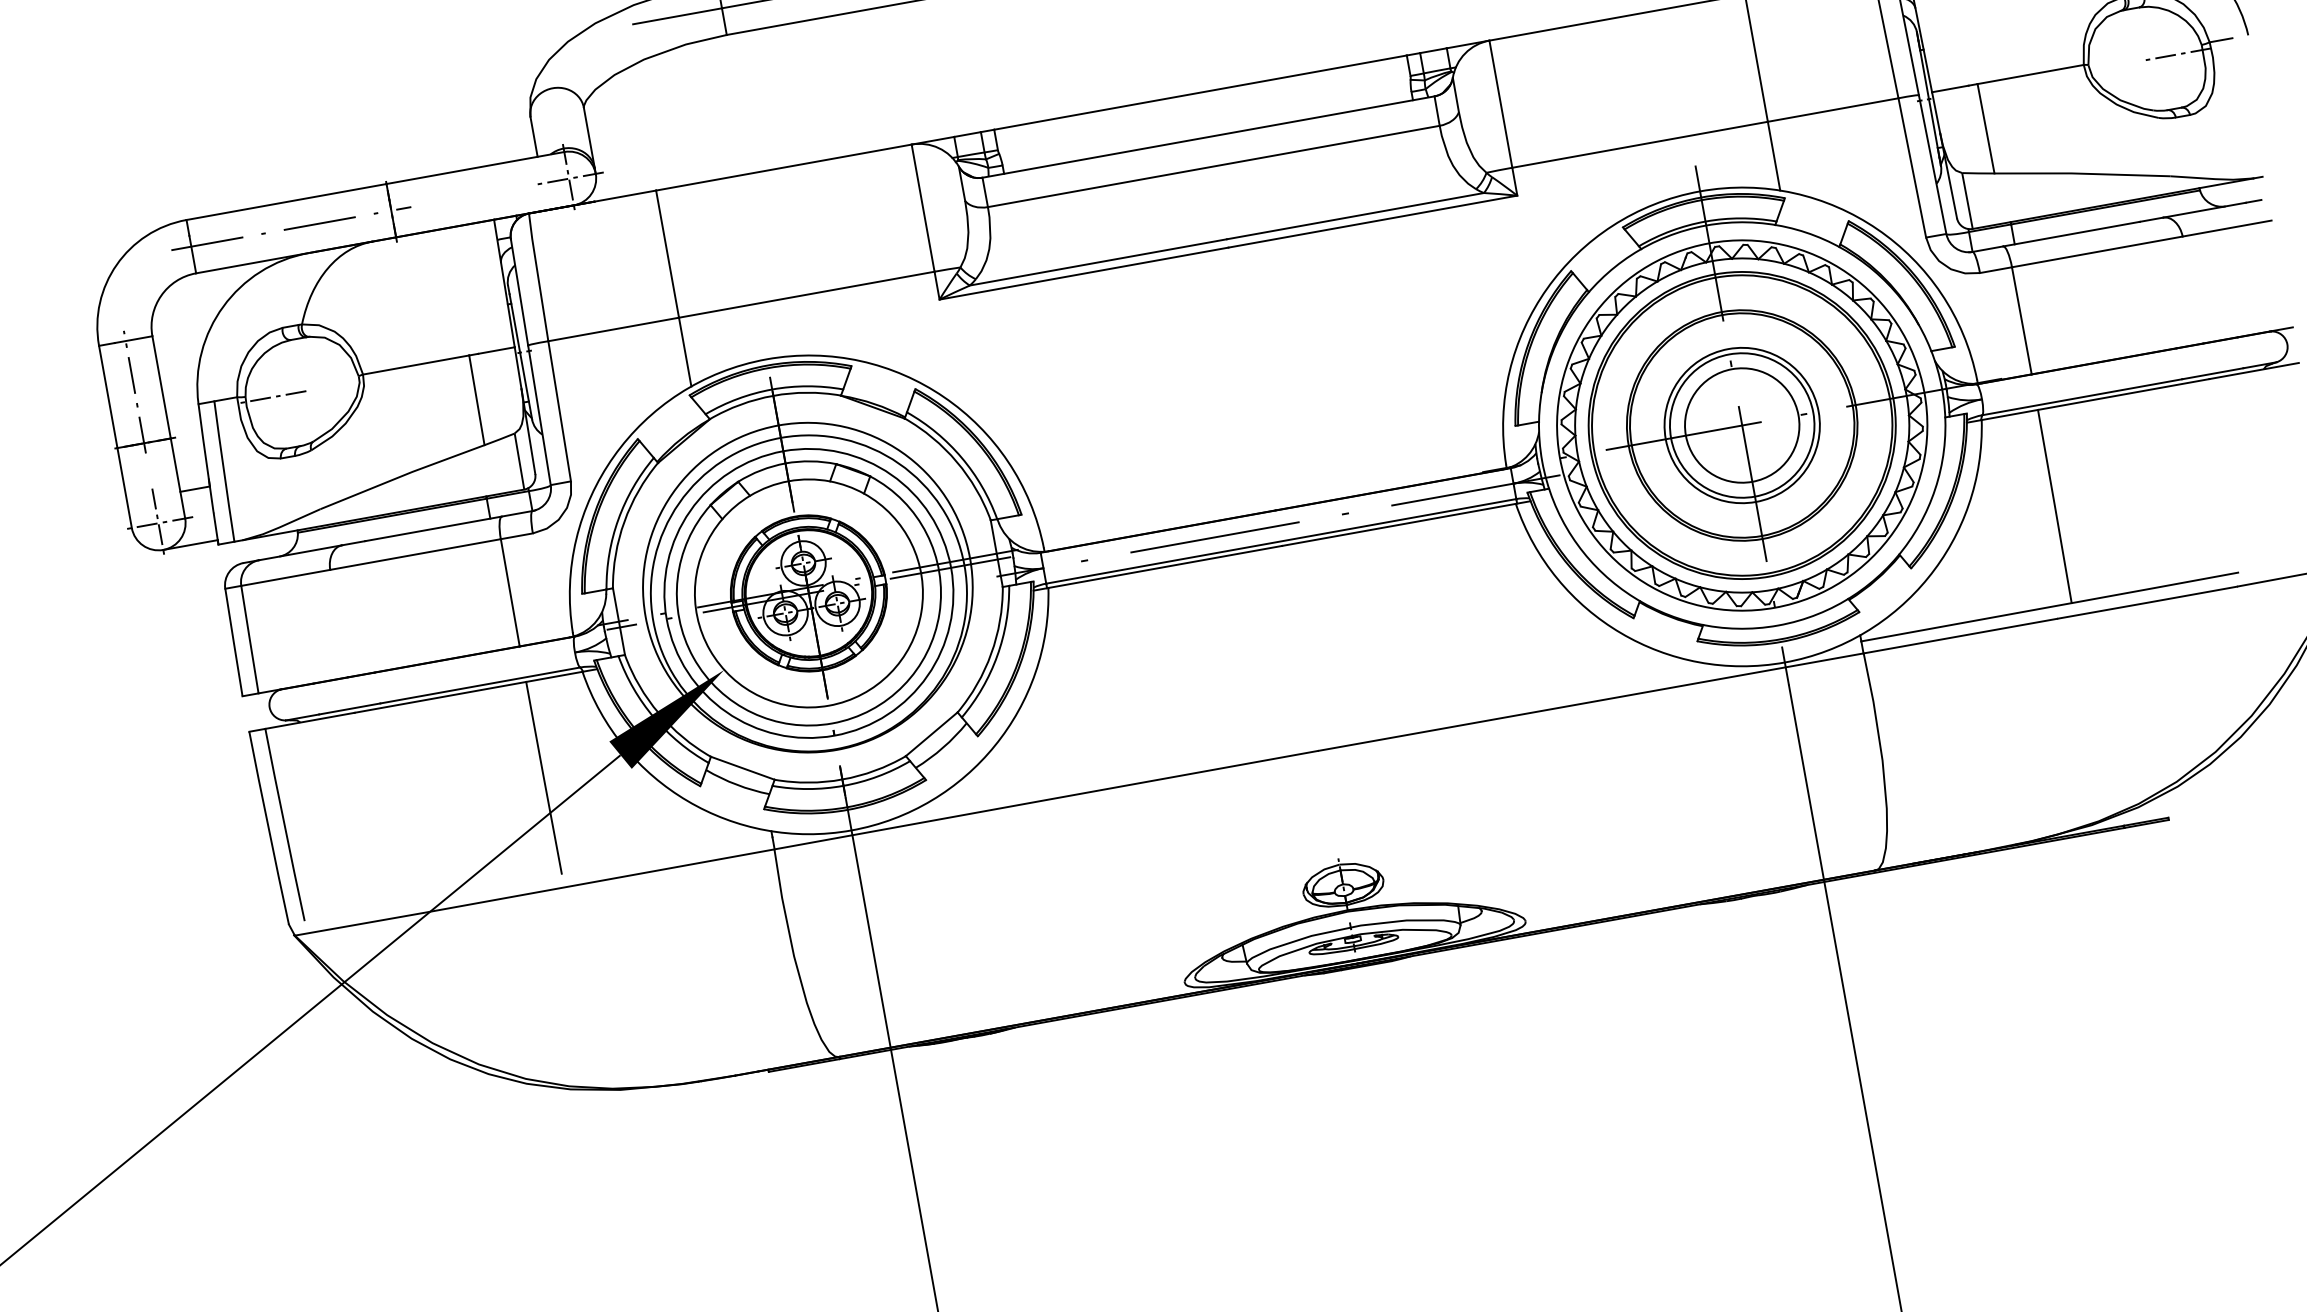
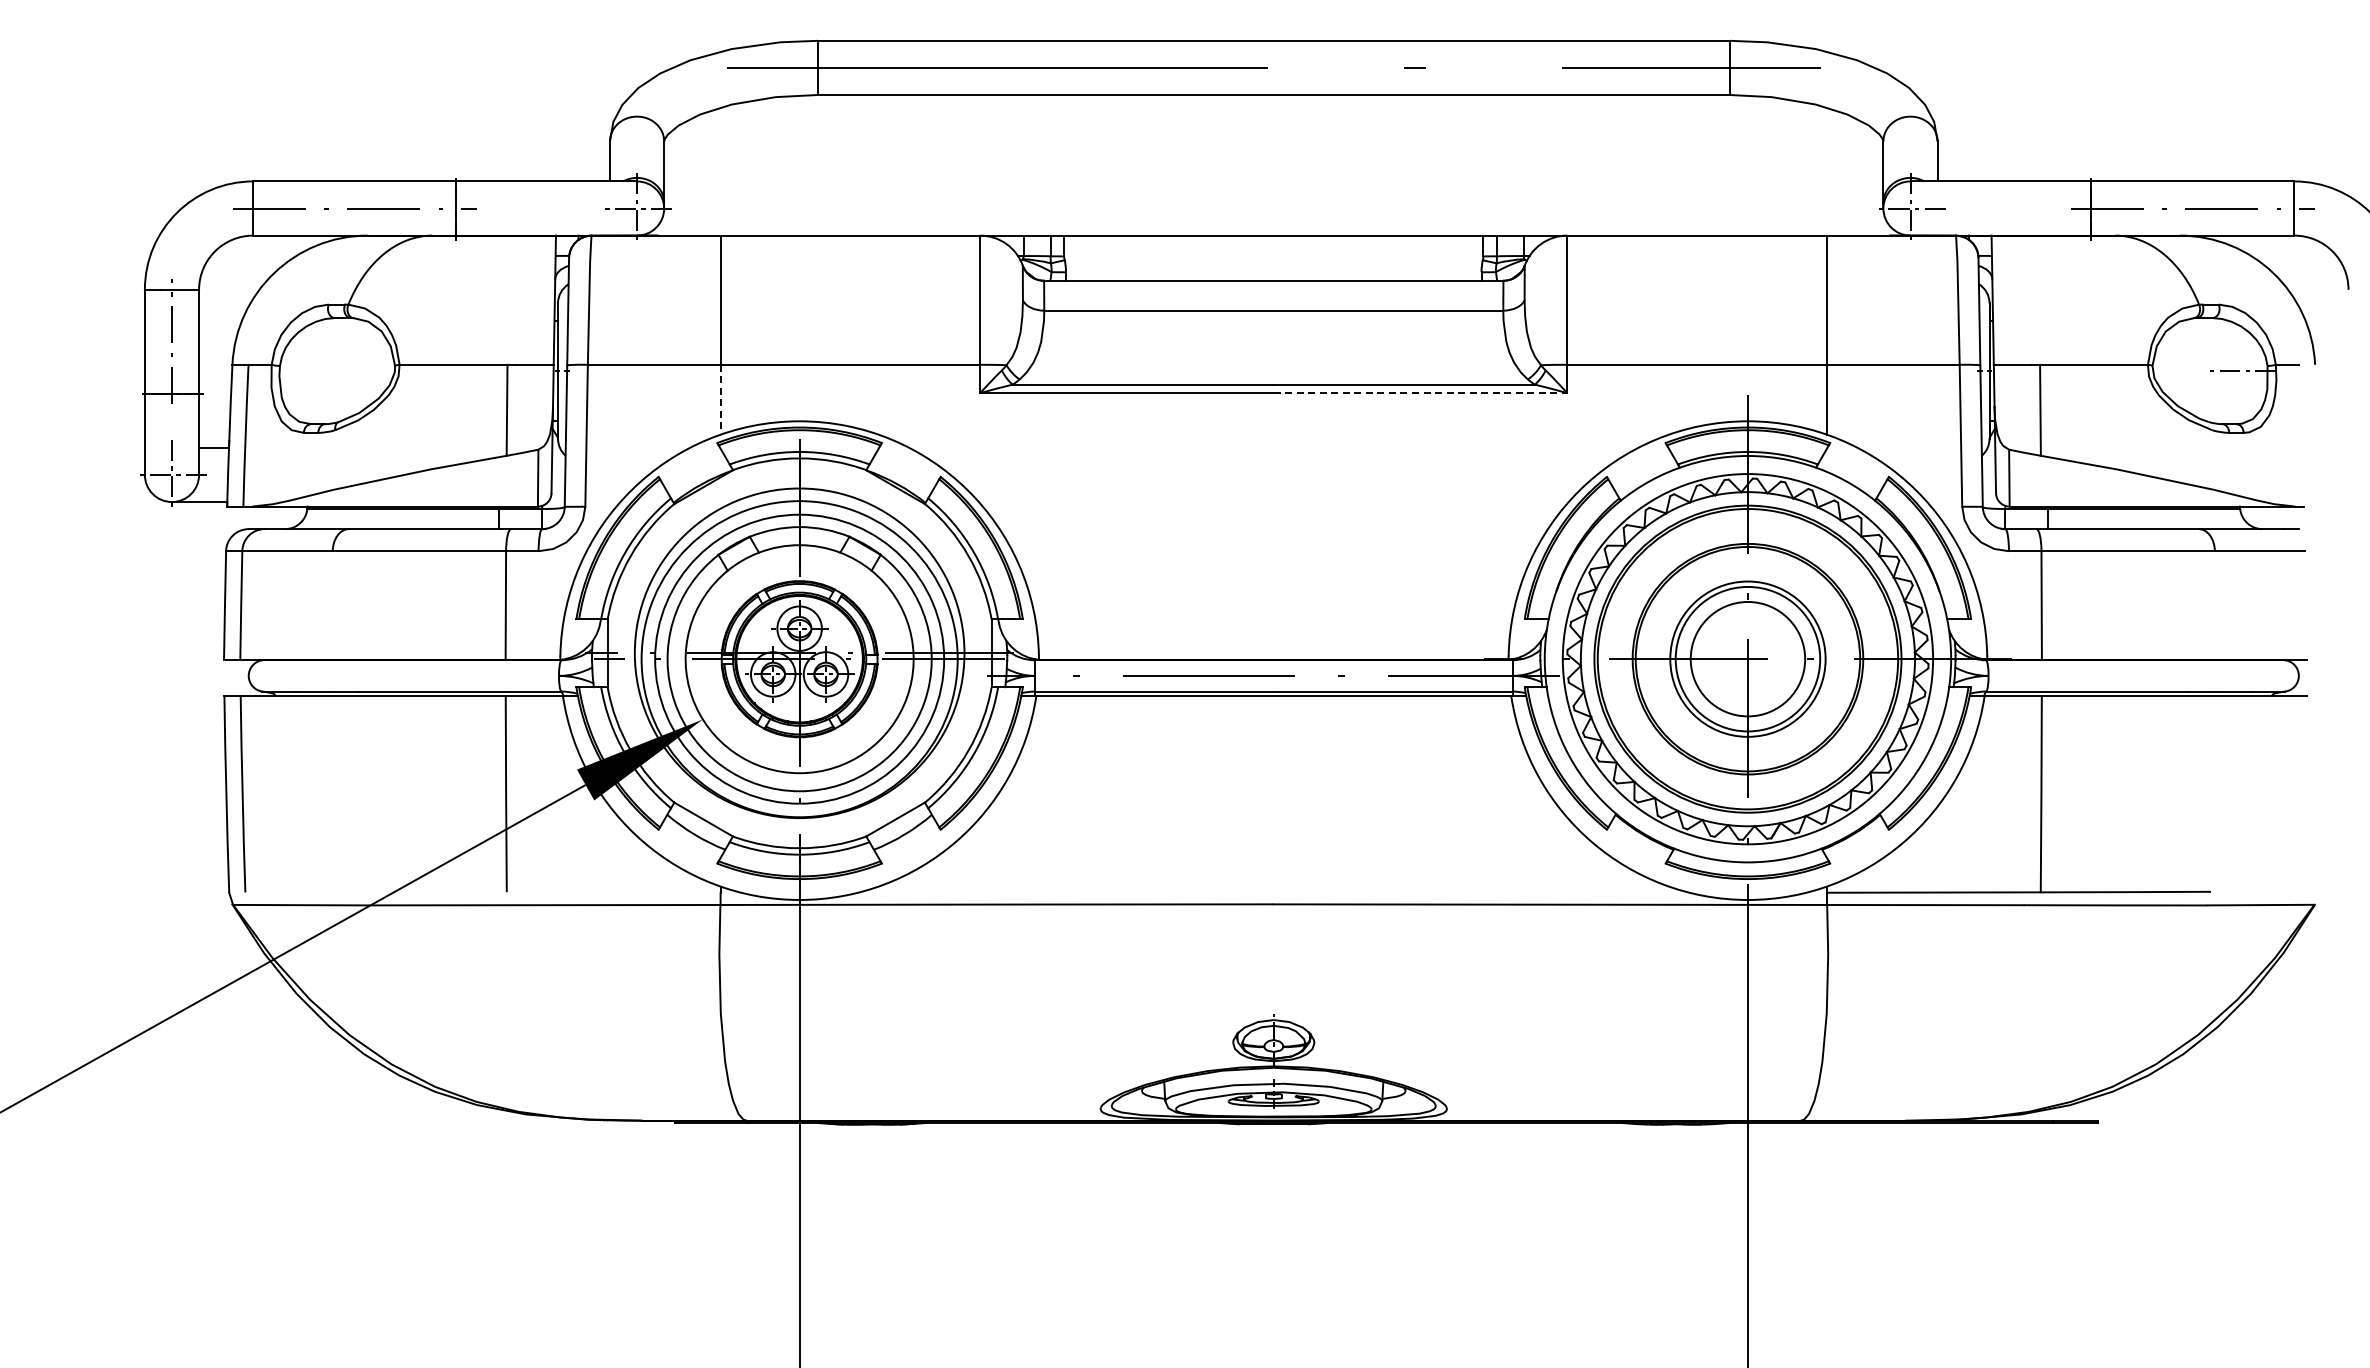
line: (1372, 222) -> (1420, 393), solid -> dashed
line: (685, 351) -> (720, 399), solid -> dashed
line: (271, 397) -> (305, 371), removed

